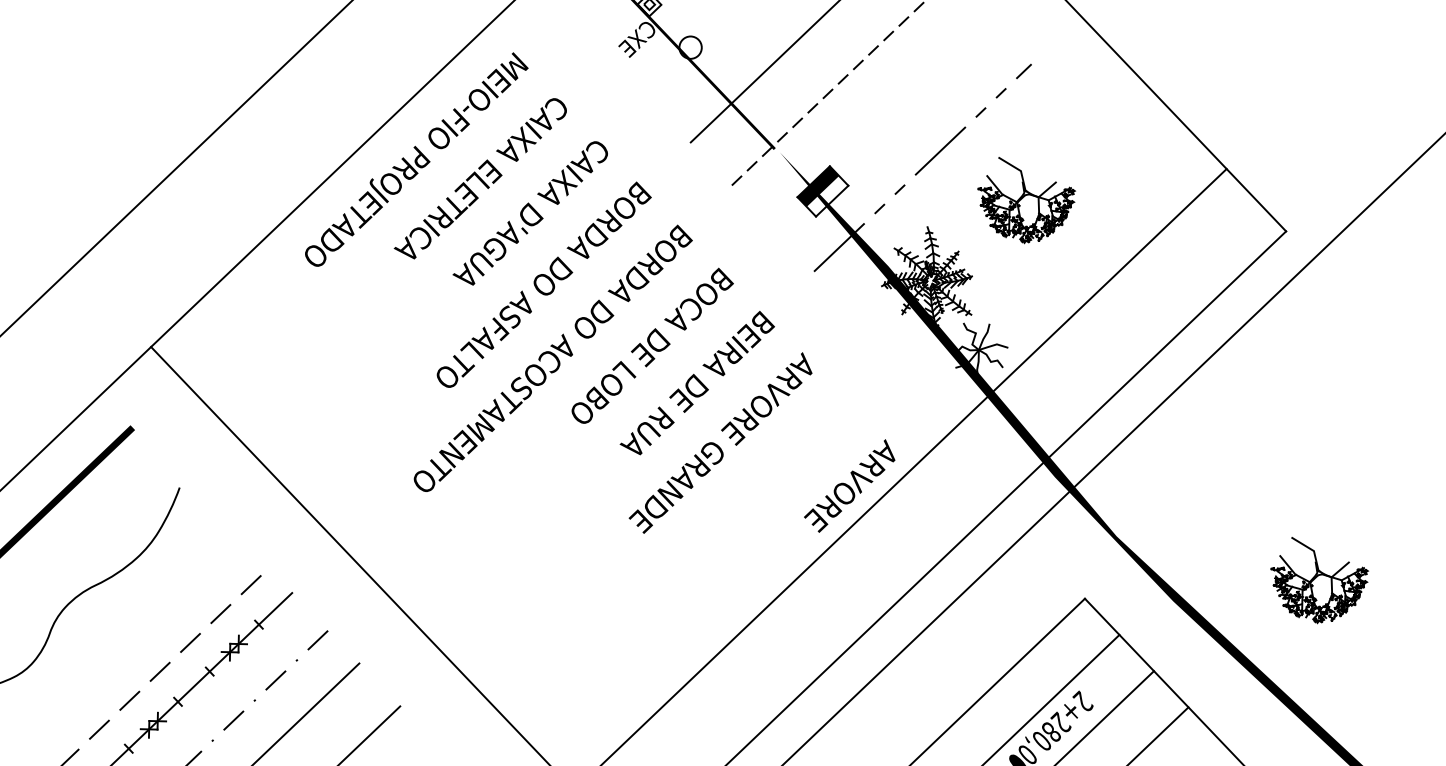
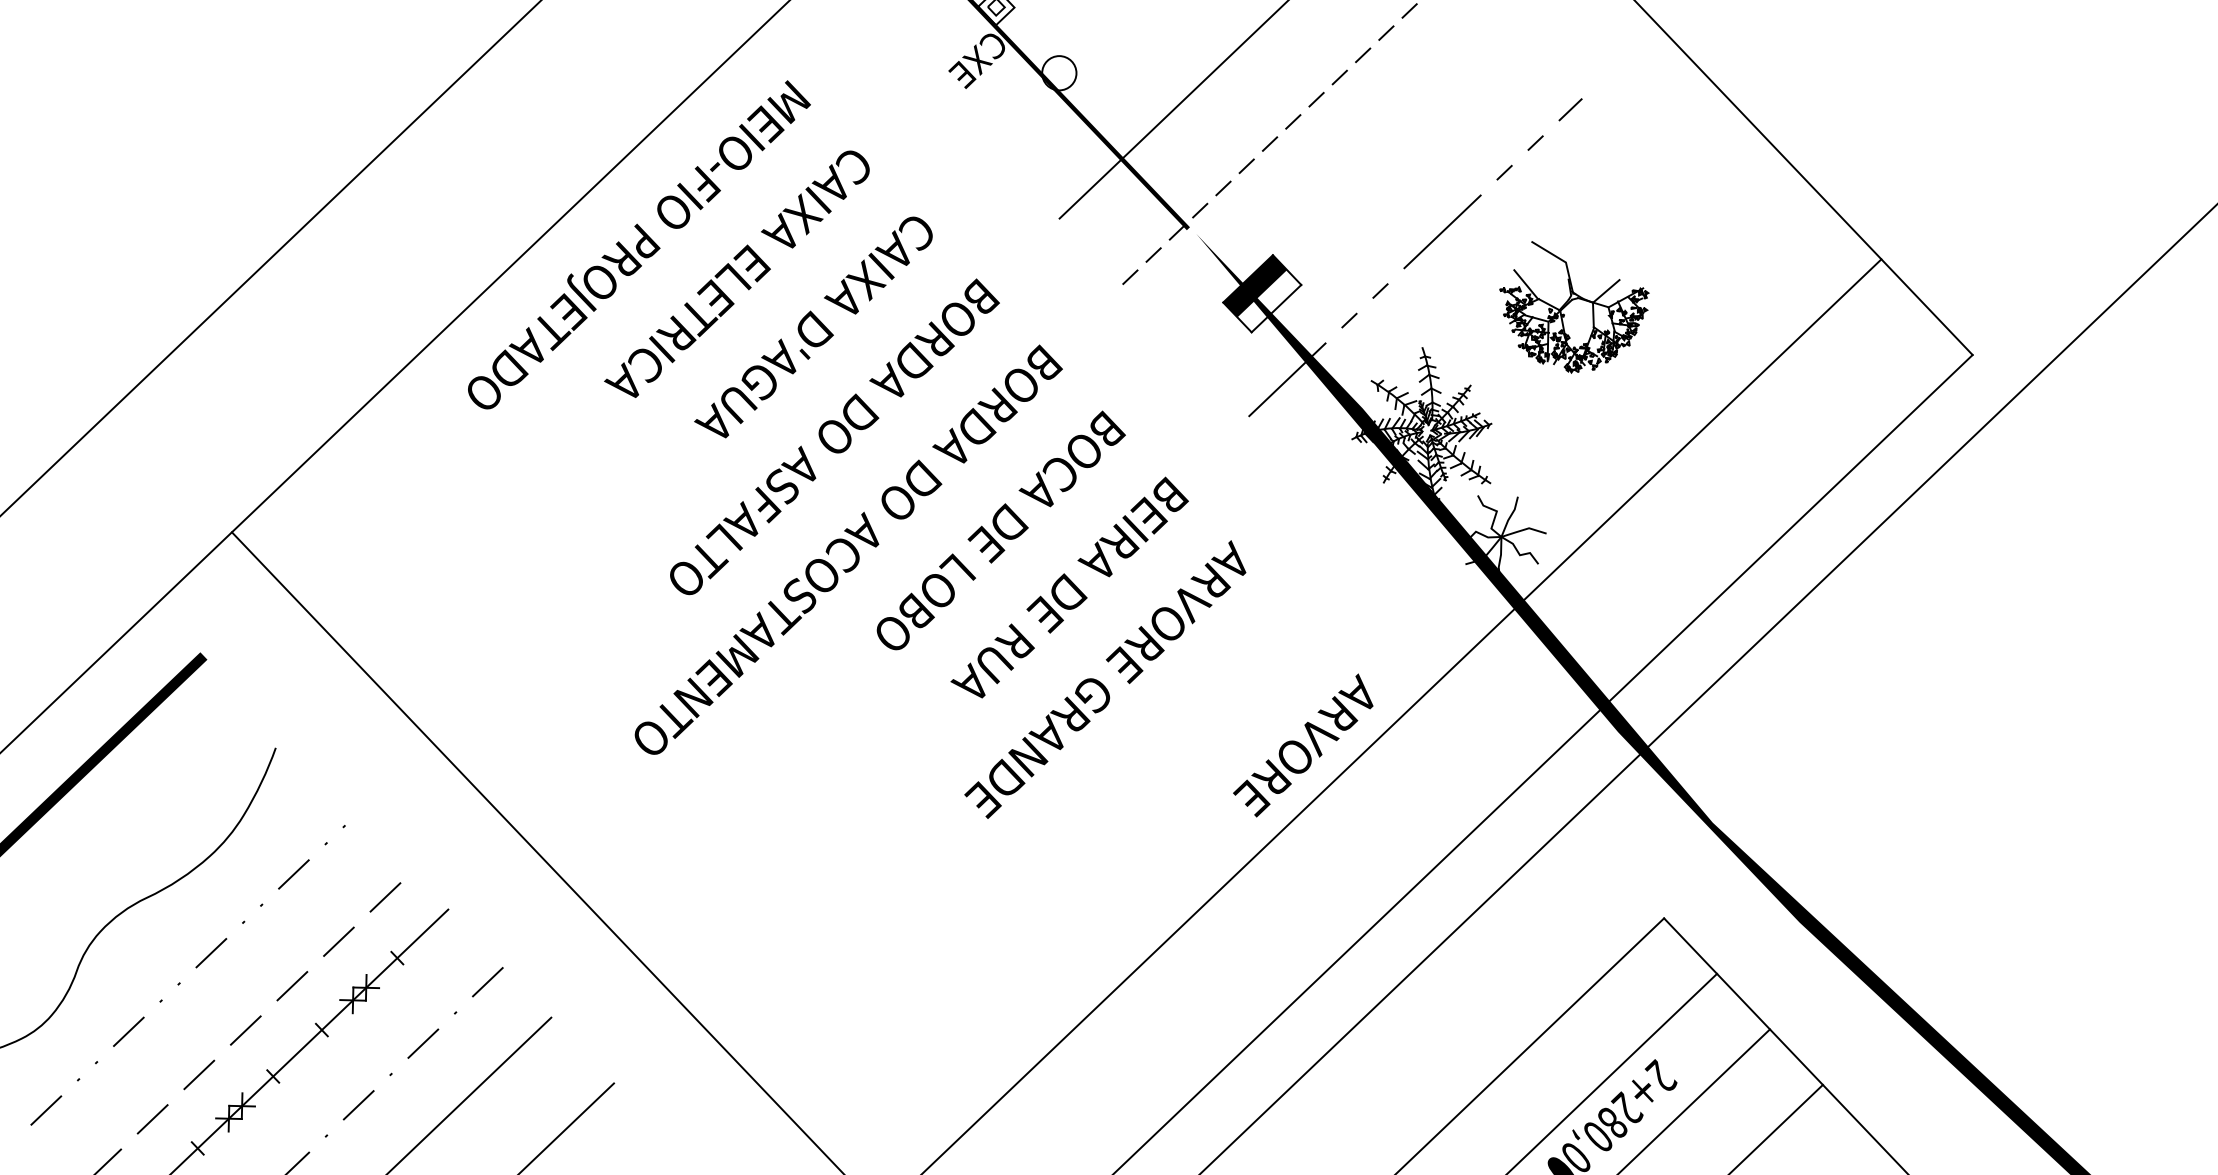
part: (1319, 580) -> (2023, 890), removed
line: (127, 631) -> (195, 968), added

